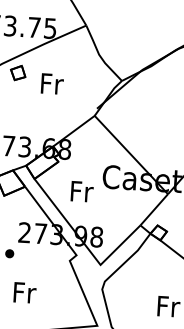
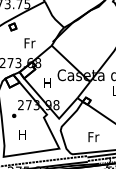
text: (51, 84) -> (29, 43), moved
text: (81, 192) -> (47, 83), Fr -> H
text: (24, 292) -> (22, 134), Fr -> H

